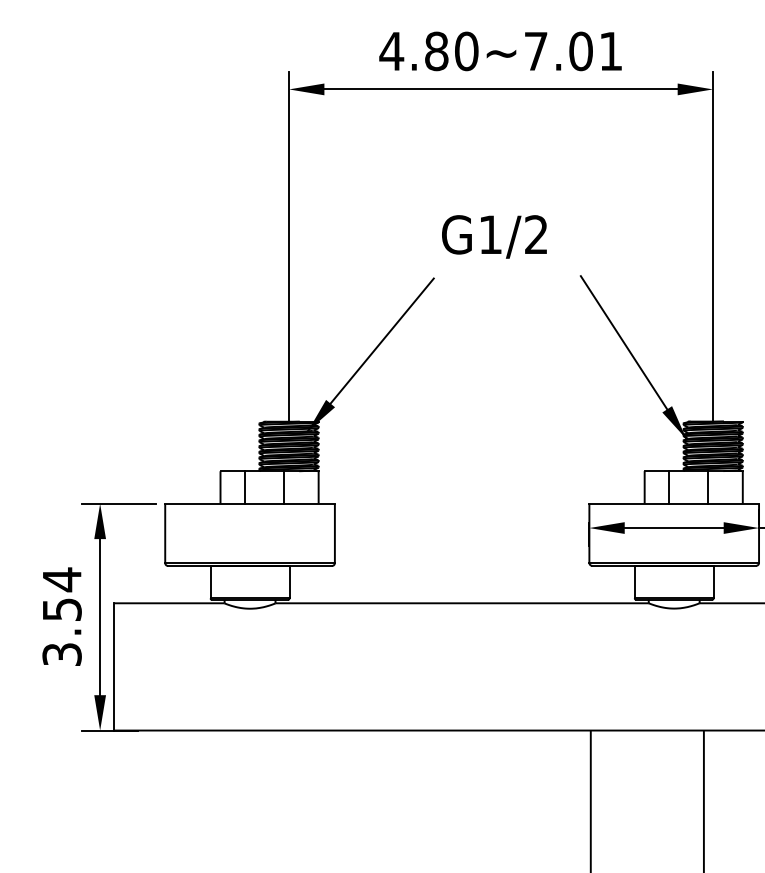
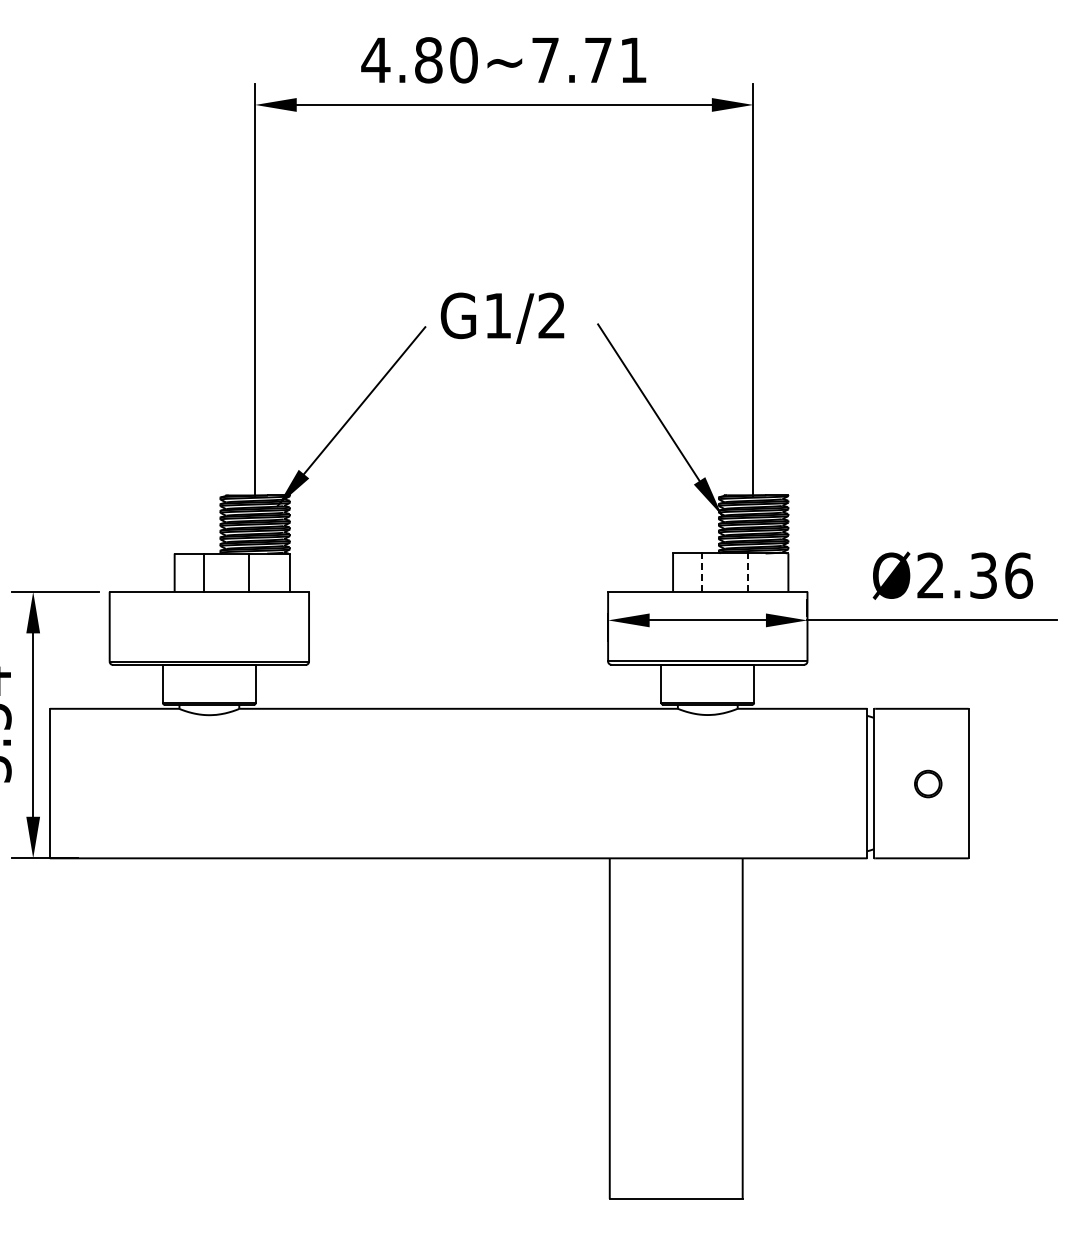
text: (581, 51) -> (598, 60), 4.80~7.01 -> 4.80~7.71
text: (494, 236) -> (502, 317), moved
line: (669, 487) -> (702, 572), solid -> dashed
line: (707, 487) -> (747, 572), solid -> dashed

